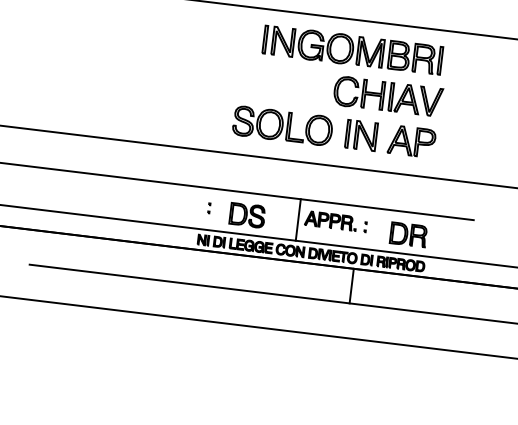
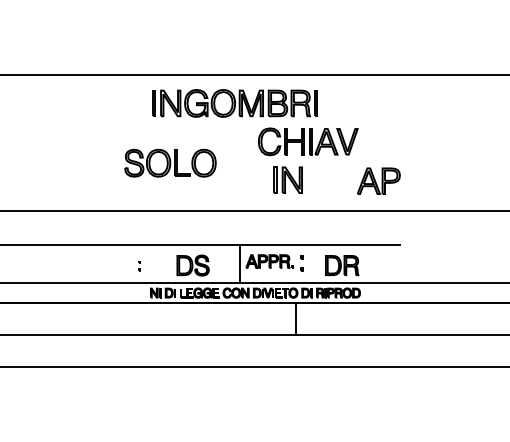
part: (352, 50) -> (234, 103), moved
part: (282, 125) -> (170, 162), moved
part: (411, 140) -> (378, 180), moved
part: (209, 208) -> (139, 266), moved
part: (365, 227) -> (302, 263), size x1.6

